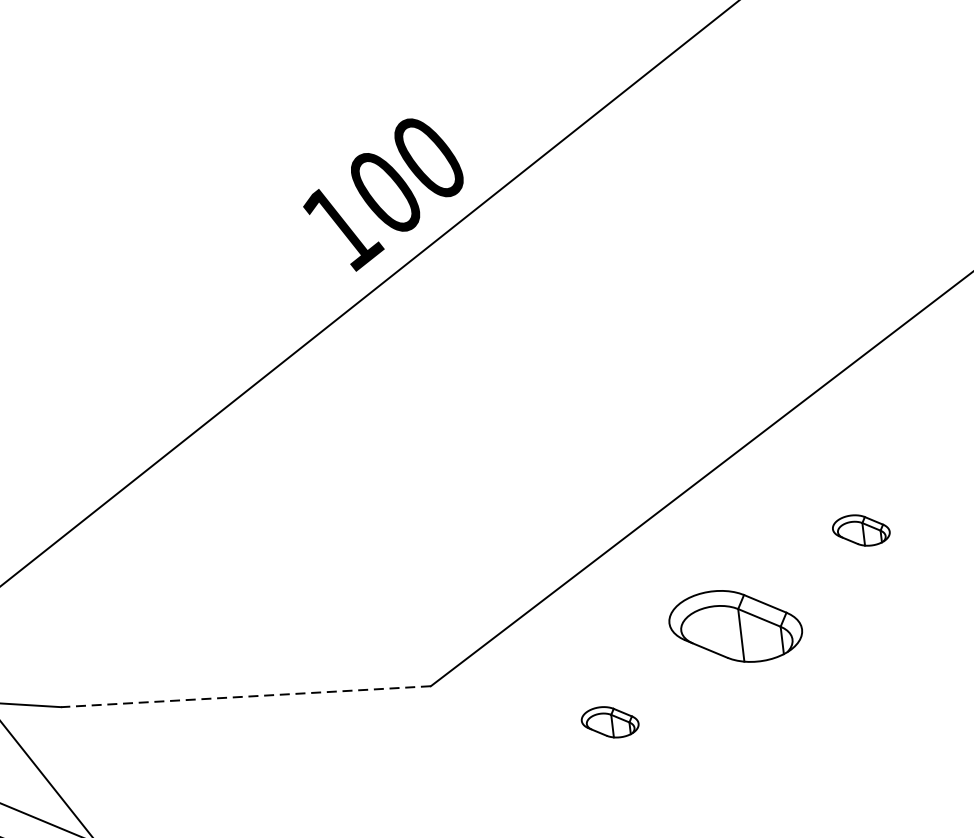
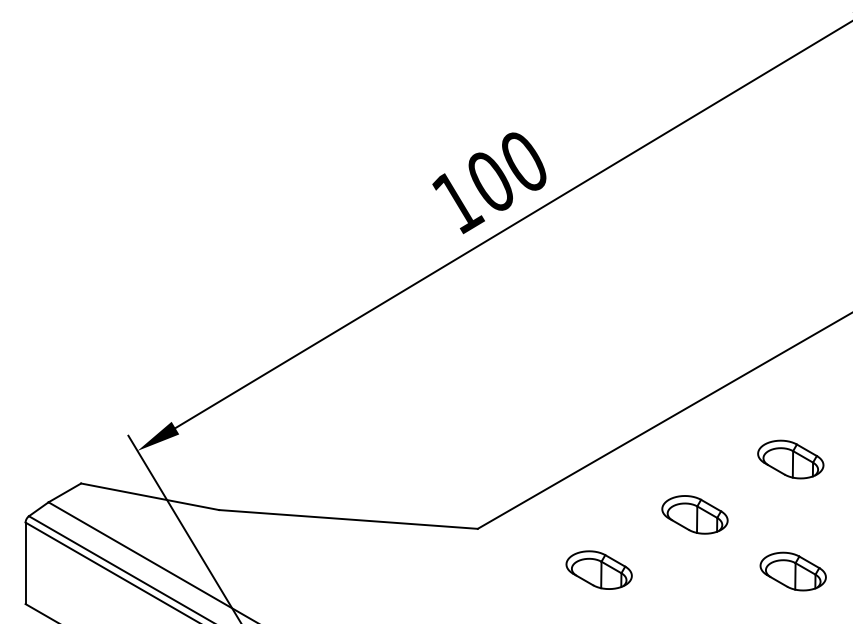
part: (860, 530) -> (790, 459), size x1.67
part: (735, 626) -> (694, 514), size x0.71
part: (884, 688) -> (792, 571), added
line: (246, 696) -> (348, 519), dashed -> solid
part: (609, 721) -> (598, 569), size x1.67

